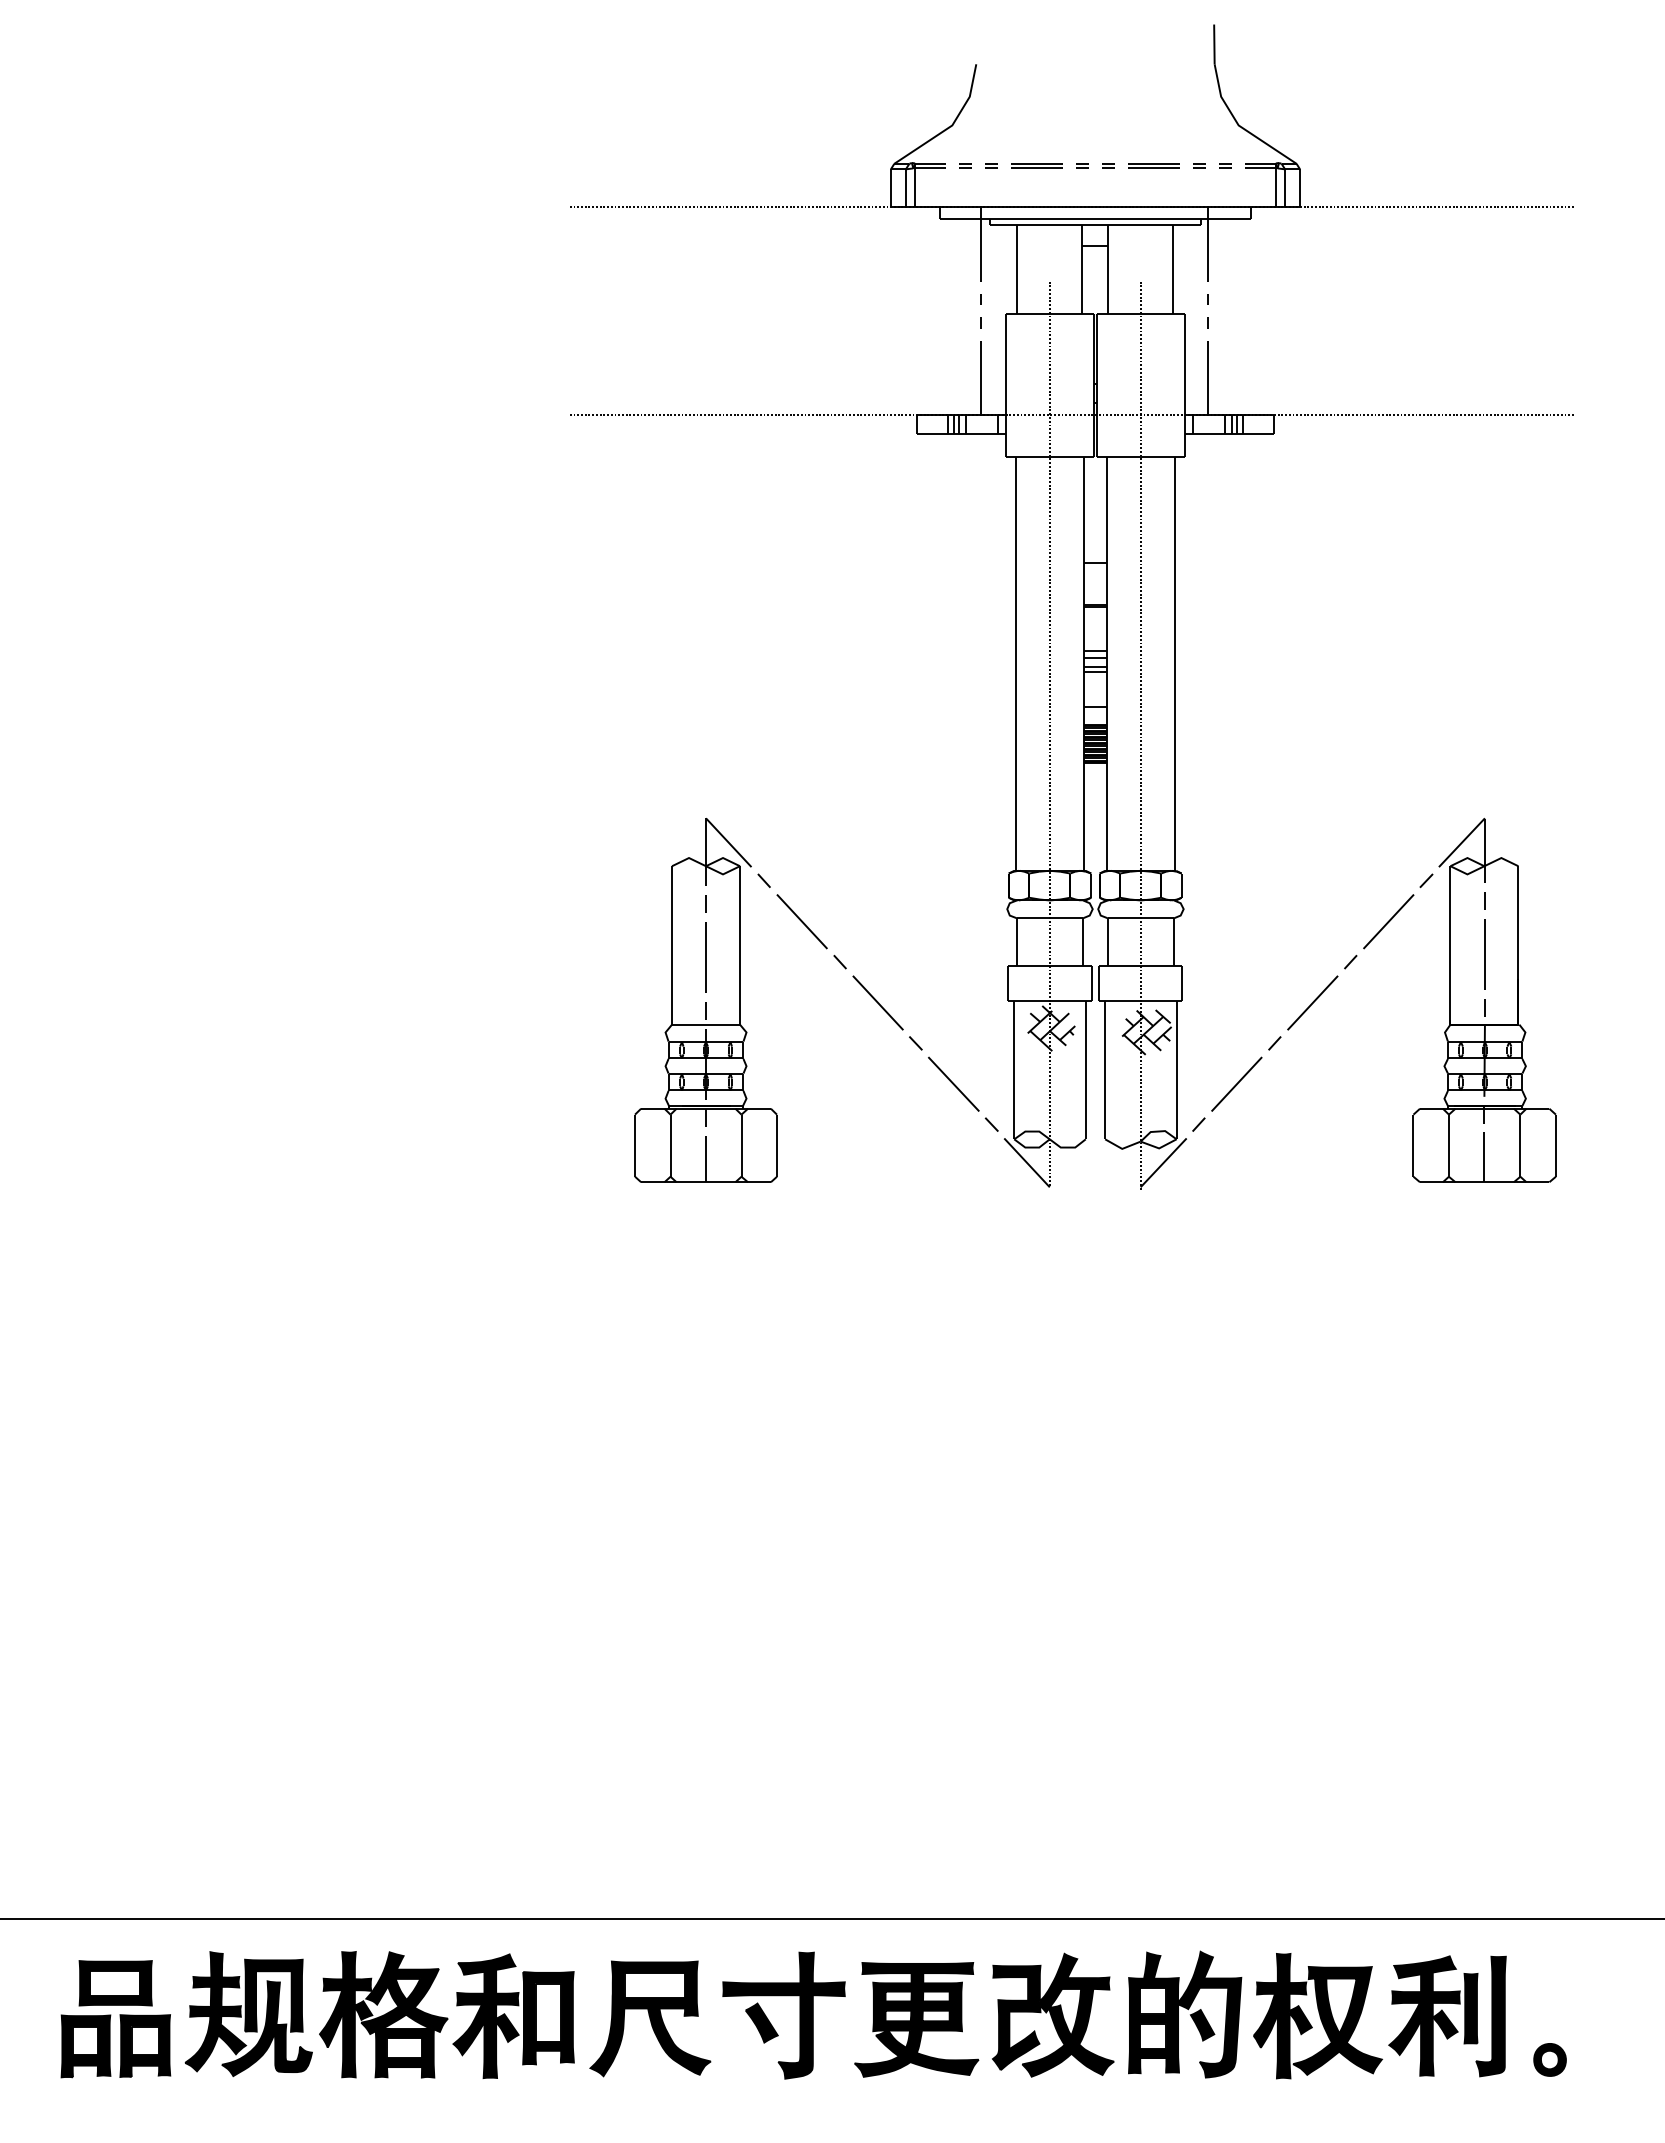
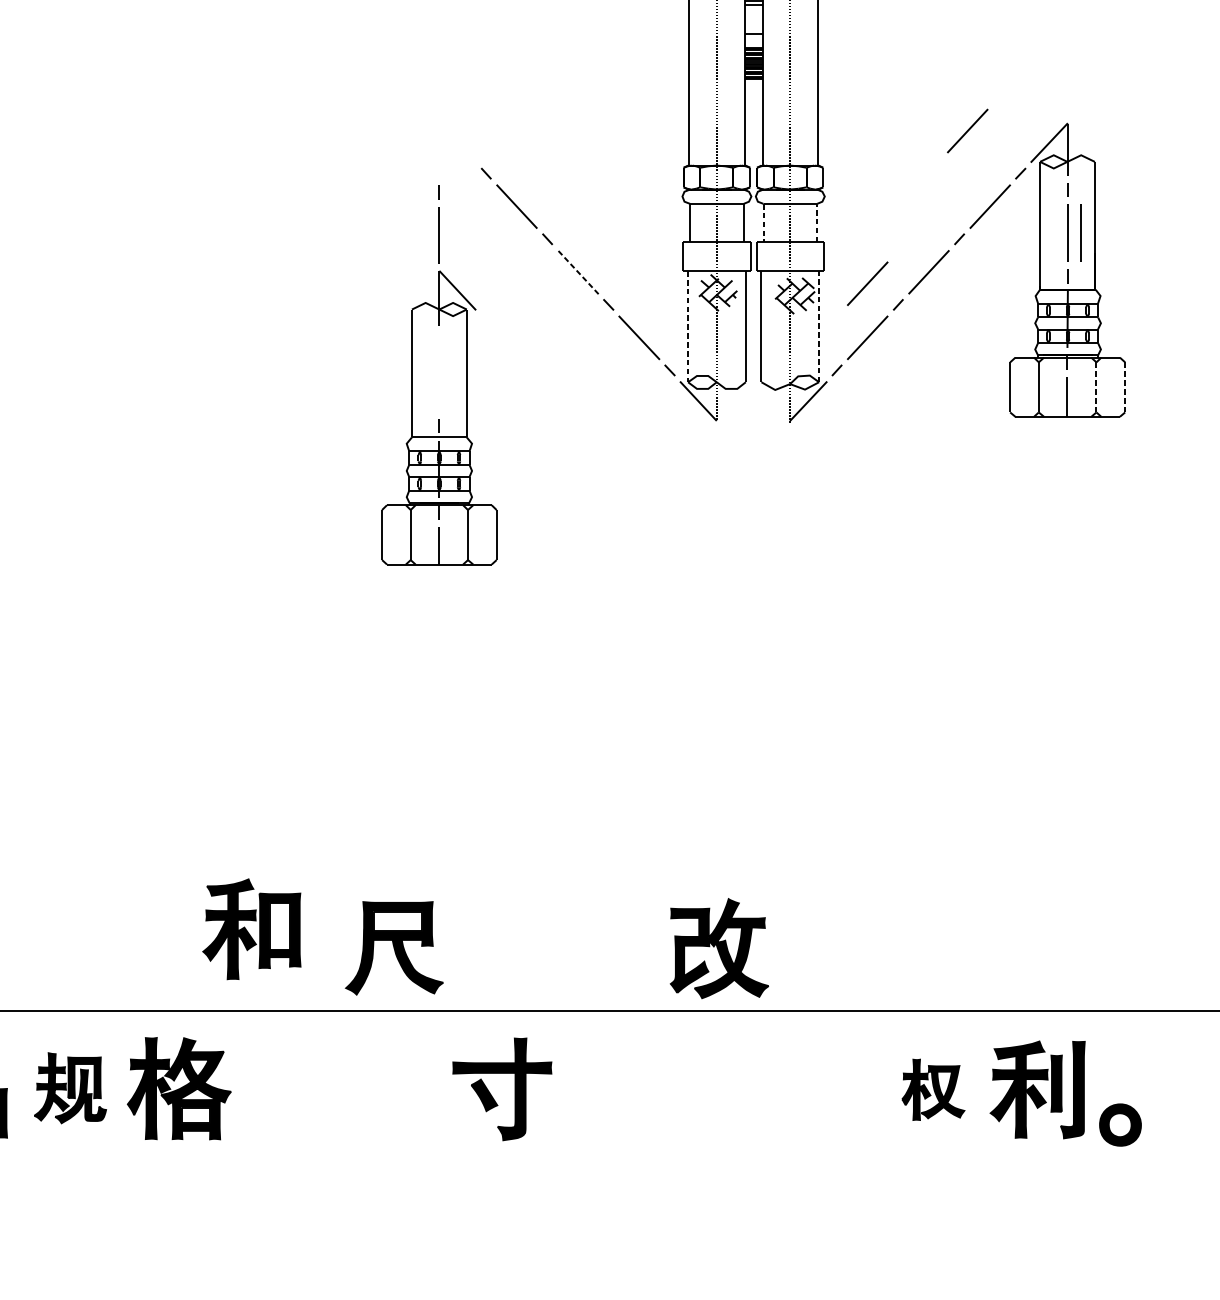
line: (1360, 827) -> (967, 130), added
line: (1107, 942) -> (763, 223), solid -> dashed
line: (1174, 942) -> (817, 223), solid -> dashed
line: (1500, 954) -> (1080, 233), added
part: (705, 1000) -> (438, 417), moved
line: (877, 1002) -> (577, 271), solid -> dashed
line: (1236, 1016) -> (867, 283), added
line: (1014, 1070) -> (688, 326), solid -> dashed
line: (1176, 1070) -> (819, 326), solid -> dashed
line: (1520, 1145) -> (1096, 387), solid -> dashed
line: (1555, 1146) -> (1124, 388), solid -> dashed
part: (248, 2014) -> (70, 1088), size x0.7
part: (1053, 2014) -> (719, 948), moved
part: (1185, 2014) -> (826, 1088), removed
part: (513, 2015) -> (251, 928), moved
part: (1318, 2016) -> (933, 1090), size x0.6
part: (650, 2018) -> (394, 948), moved
part: (916, 2019) -> (609, 1092), removed
part: (1549, 2059) -> (1119, 1124), size x1.6

